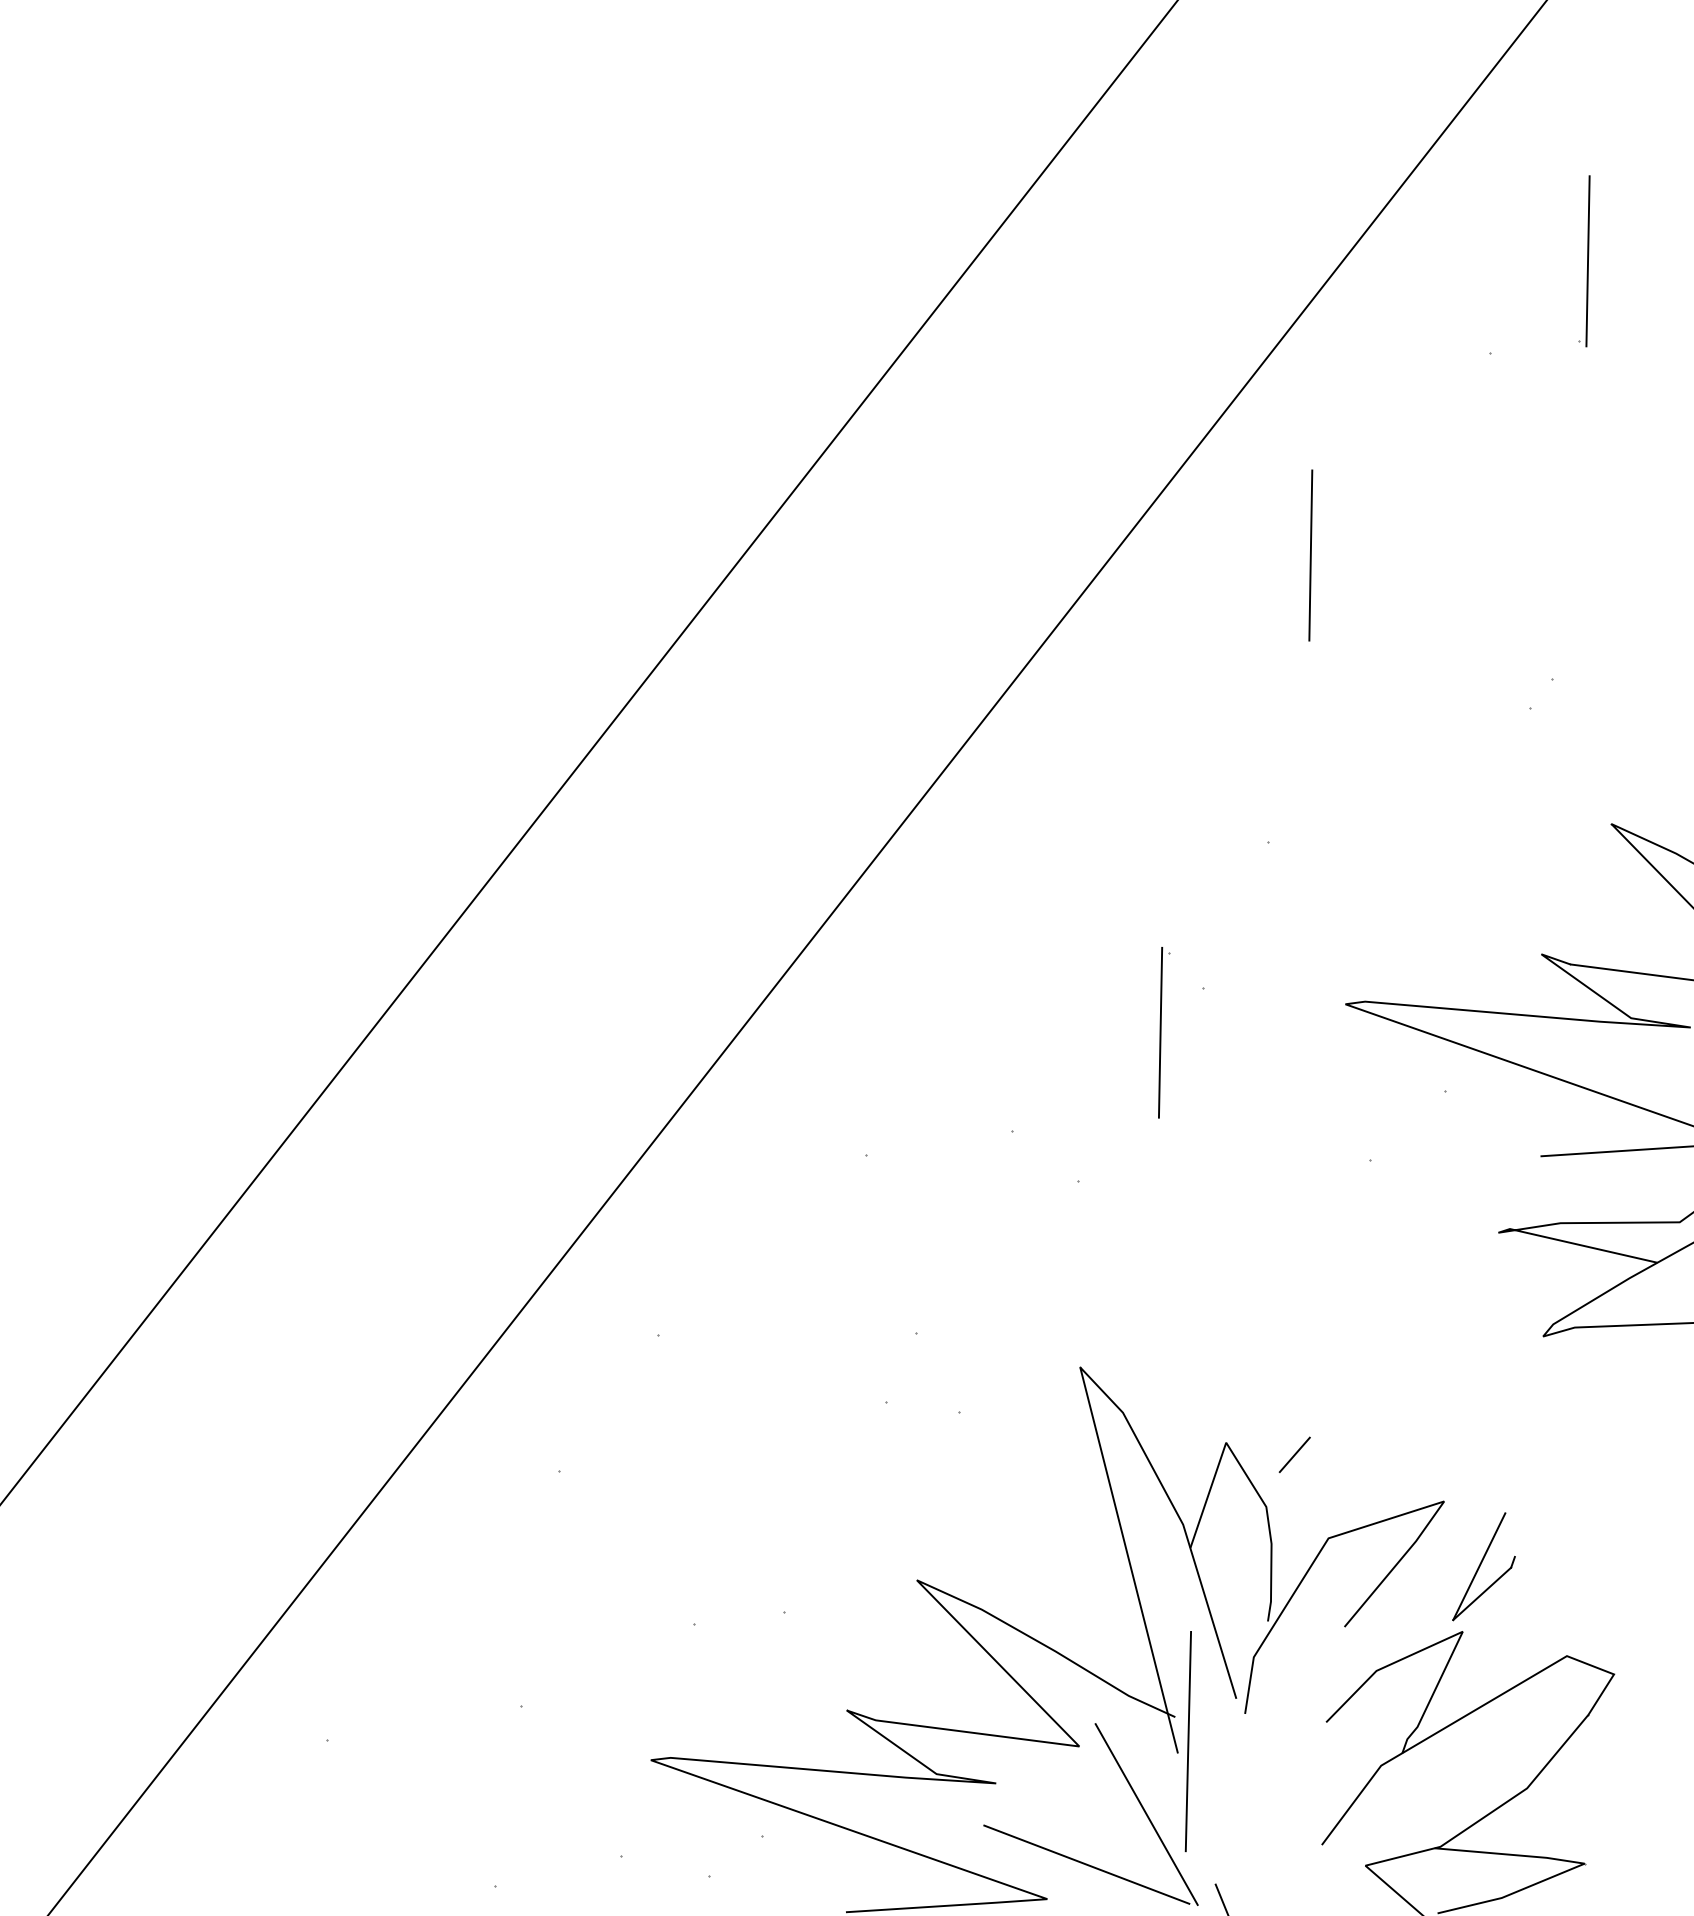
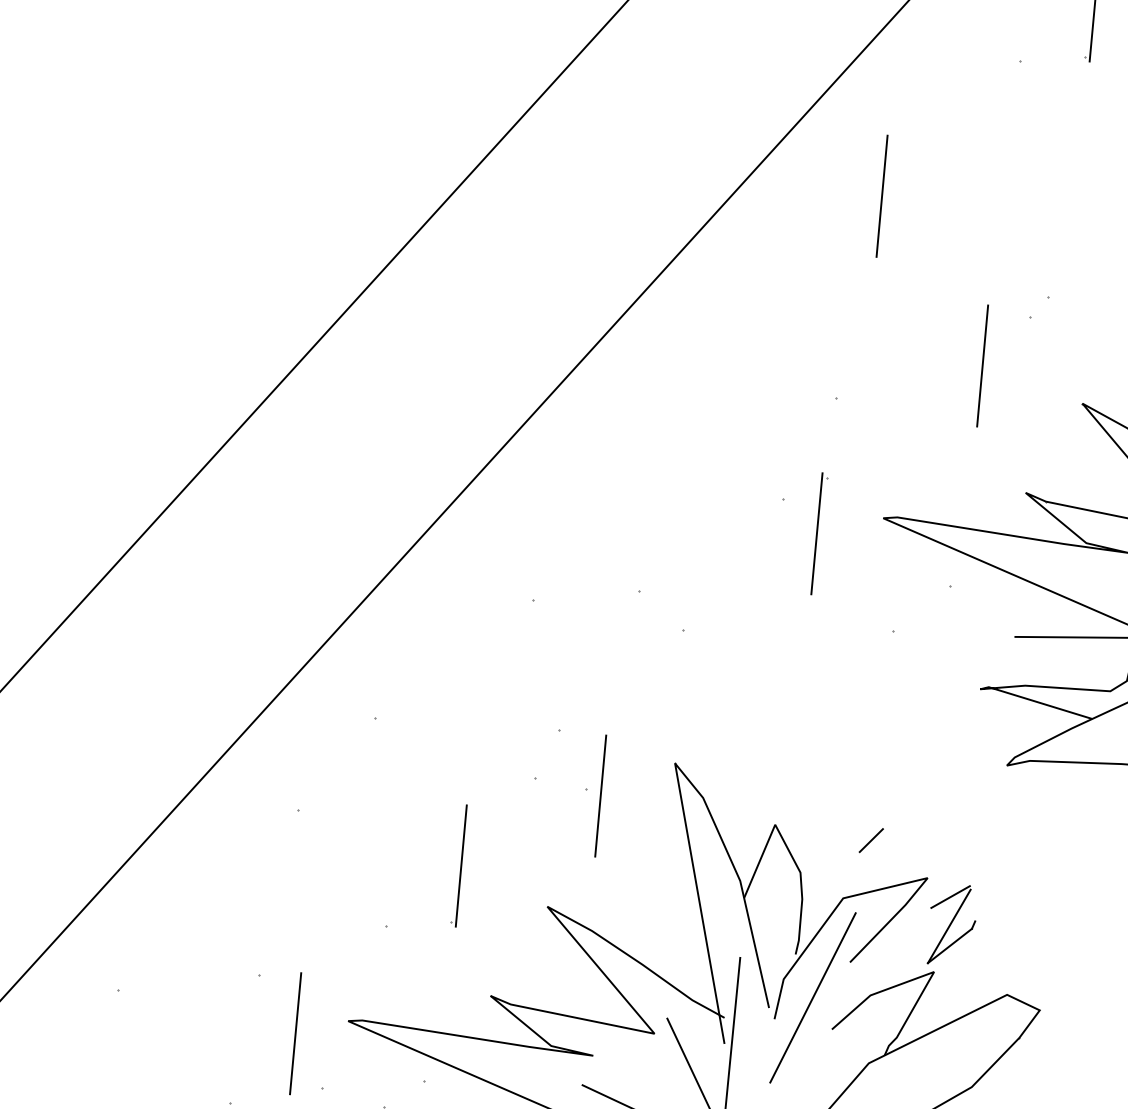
line: (1467, 781) -> (982, 365), added
part: (1164, 1032) -> (819, 533), moved
line: (979, 1420) -> (600, 795), added
line: (1294, 1454) -> (871, 840), moved
line: (1477, 1525) -> (950, 896), added
line: (792, 1532) -> (461, 866), added
line: (1296, 1679) -> (812, 997), added
line: (578, 1783) -> (295, 1033), added

